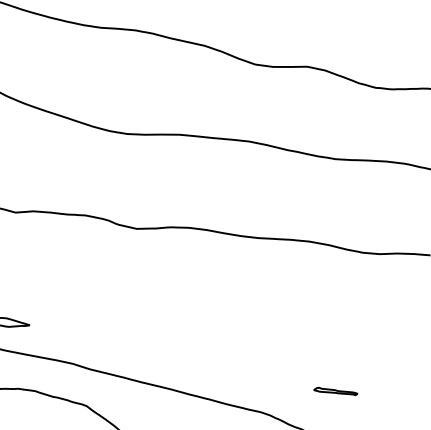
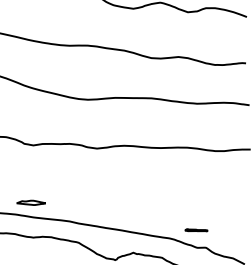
line: (335, 391) -> (196, 230), moved

